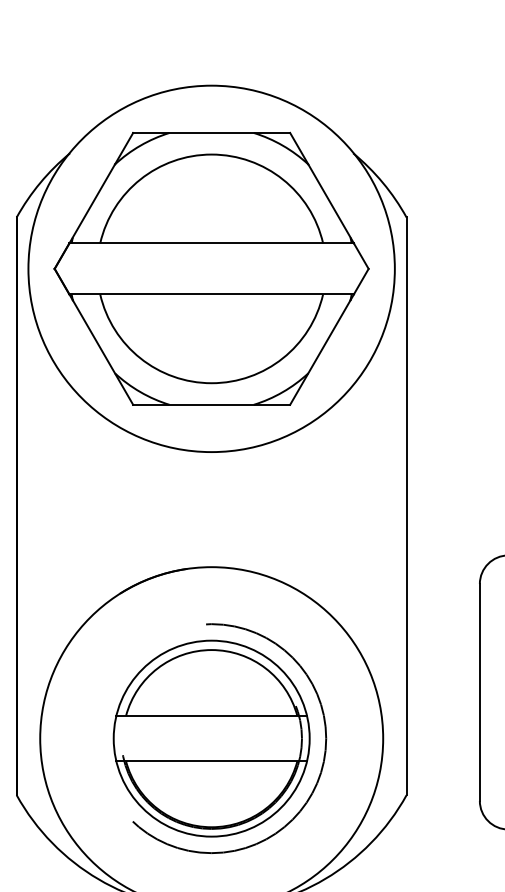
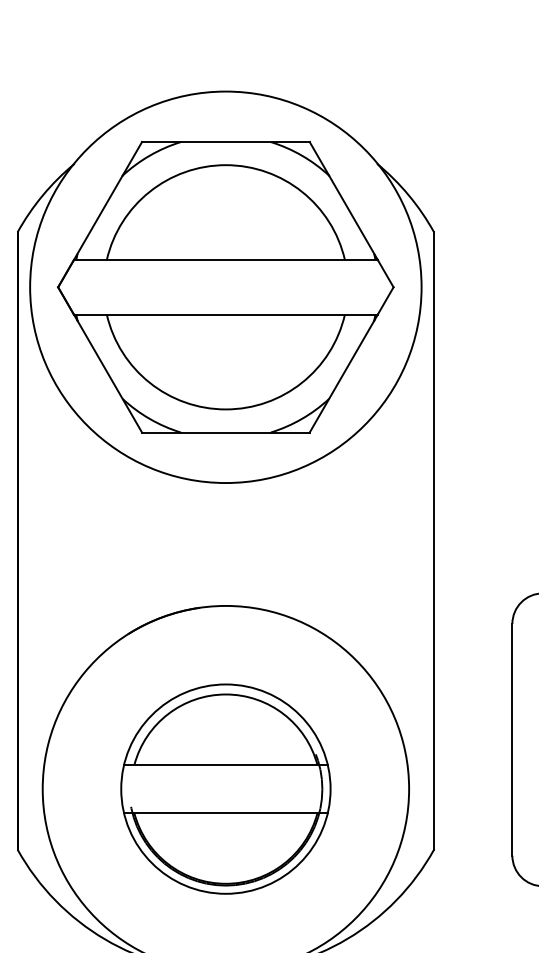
circle: (229, 738) -> (244, 788), removed

